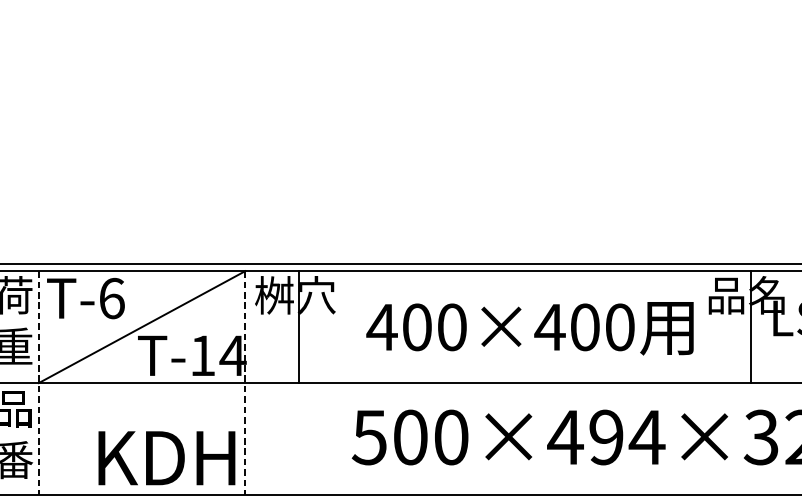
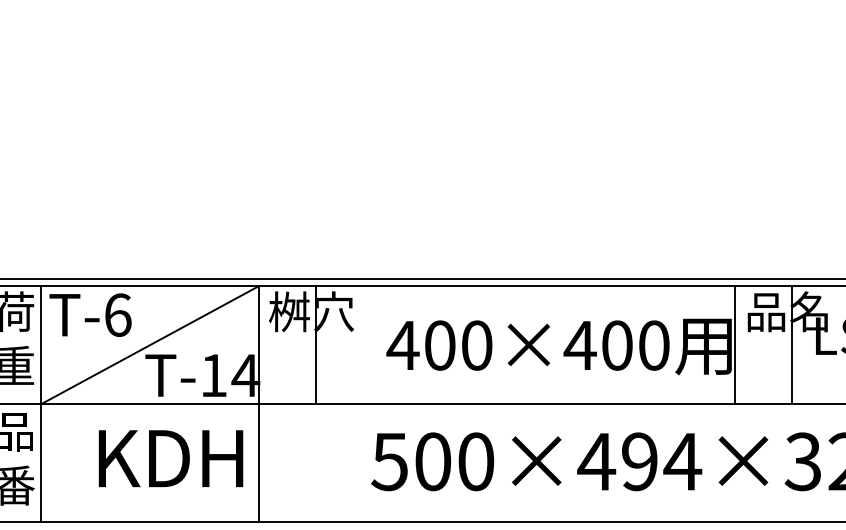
line: (697, 327) -> (735, 345), added
line: (38, 383) -> (40, 404), dashed -> solid
line: (245, 383) -> (258, 404), dashed -> solid
text: (166, 458) -> (170, 458), moved

